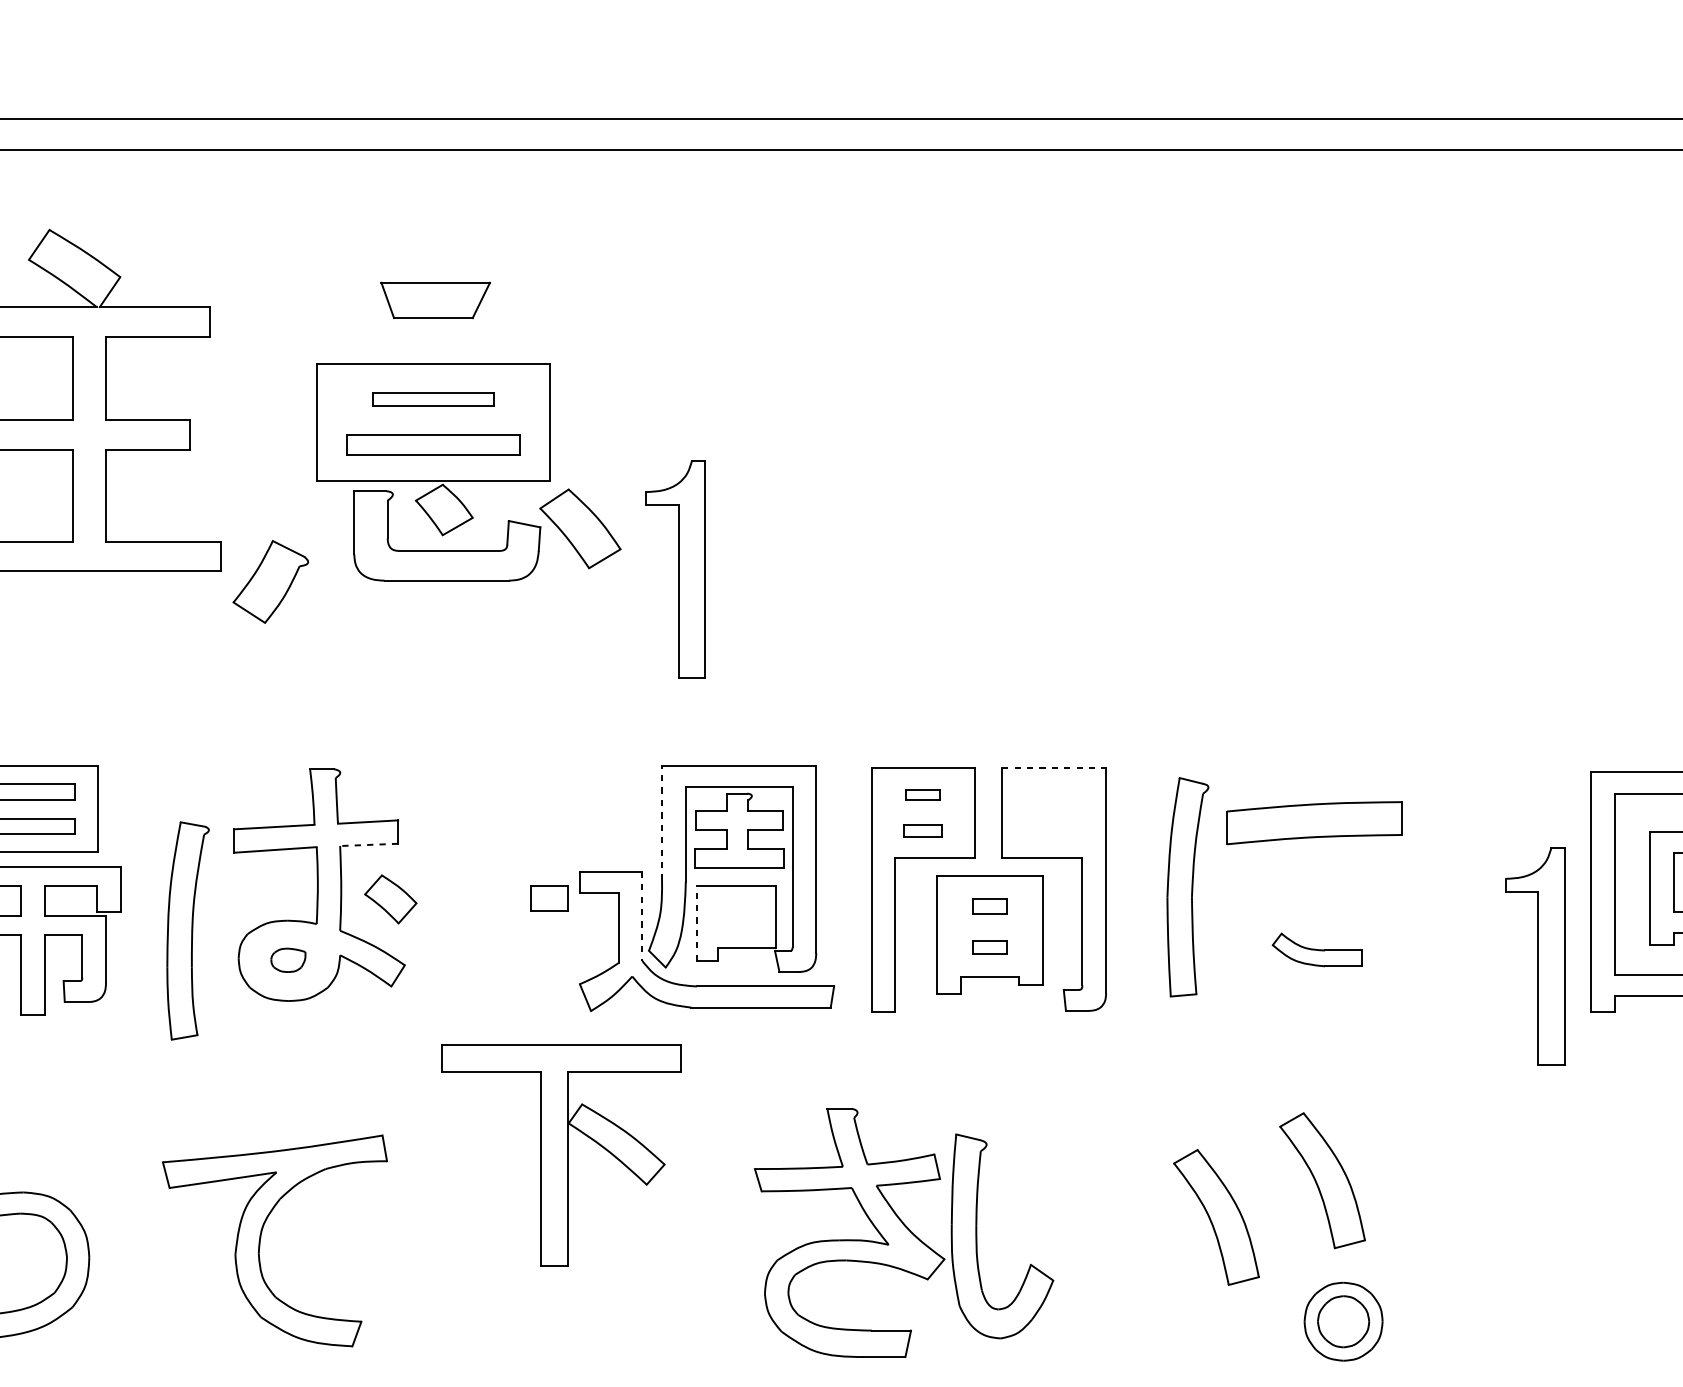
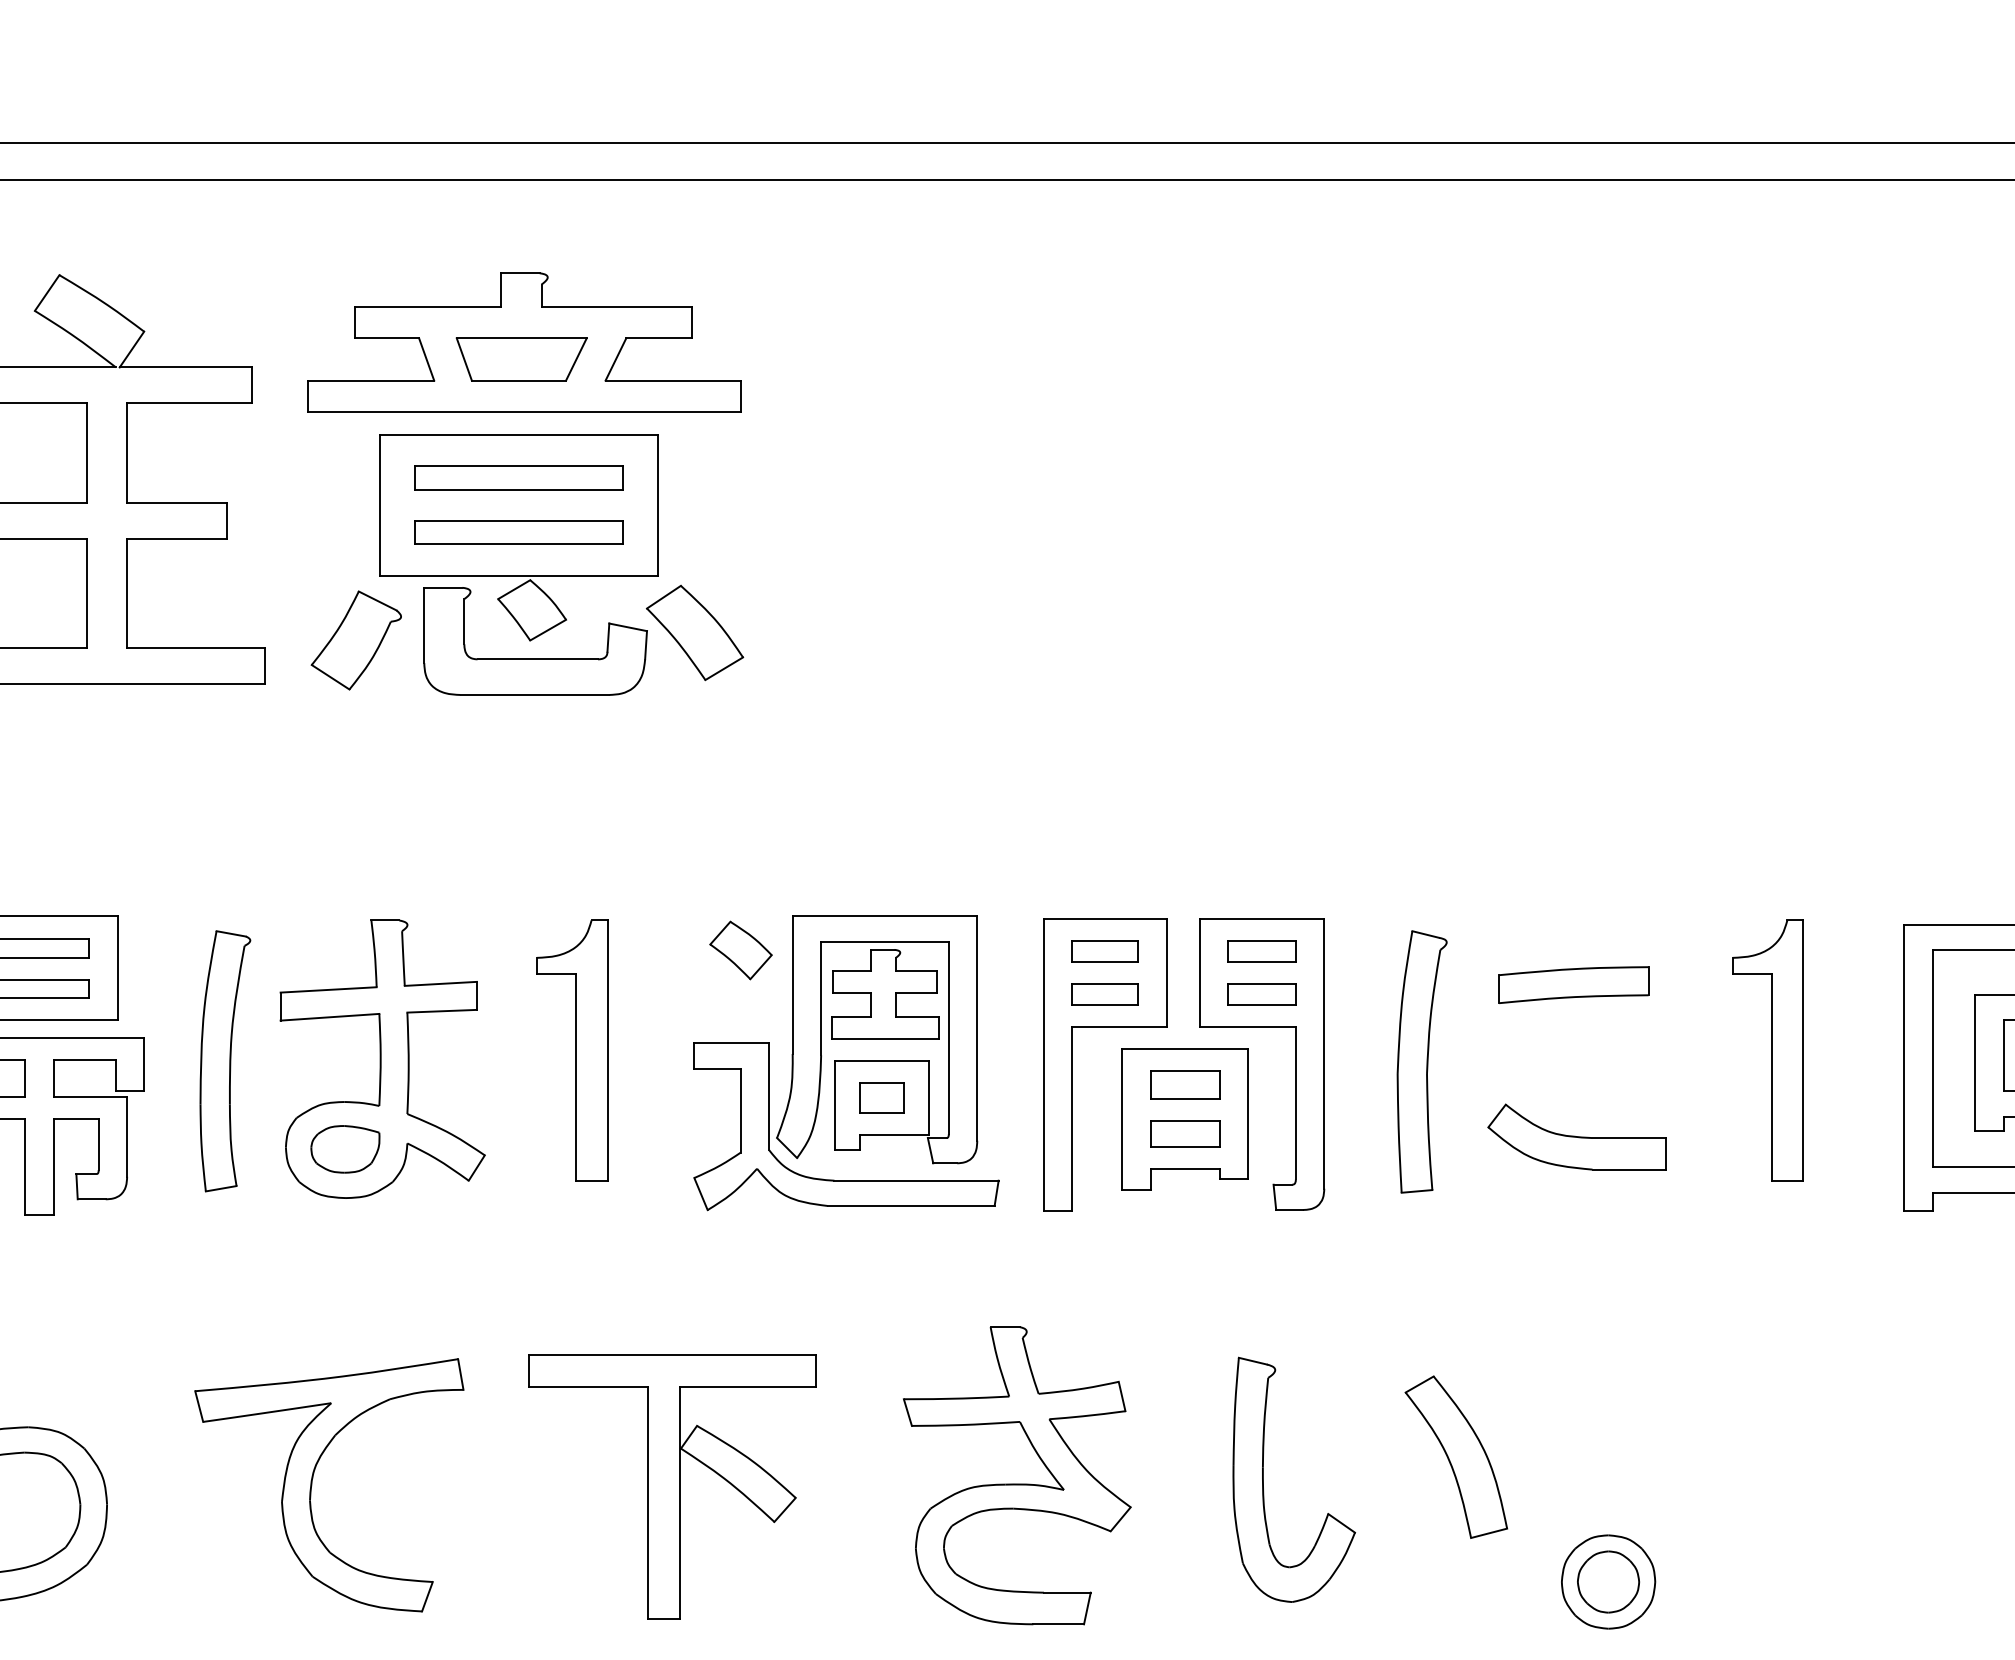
part: (438, 286) -> (524, 342), added
part: (432, 399) -> (518, 477), size x1.43
part: (676, 569) -> (572, 1050), moved
part: (270, 581) -> (355, 640), moved
line: (1054, 768) -> (1262, 919), dashed -> solid
part: (922, 795) -> (1104, 951), size x1.67
part: (1053, 795) -> (1261, 951), added
part: (1314, 822) -> (1573, 984), size x0.71
line: (661, 823) -> (792, 985), dashed -> solid
part: (922, 830) -> (1104, 994), size x1.43
part: (1053, 830) -> (1261, 994), added
line: (369, 845) -> (442, 1011), dashed -> solid
part: (549, 898) -> (881, 1097), moved
part: (390, 899) -> (740, 950), moved
part: (990, 906) -> (1185, 1084), size x1.67
line: (642, 916) -> (769, 1097), dashed -> solid
line: (696, 923) -> (834, 1105), dashed -> solid
part: (188, 931) -> (225, 1061), moved
part: (990, 947) -> (1185, 1133), size x1.67
part: (1316, 949) -> (1576, 1136), size x1.67
part: (1534, 956) -> (1767, 1050), moved
part: (288, 960) -> (345, 1149), size x1.67
part: (561, 1155) -> (672, 1486), moved
part: (1321, 1180) -> (1582, 1412), removed
part: (976, 1236) -> (1263, 1479), moved

